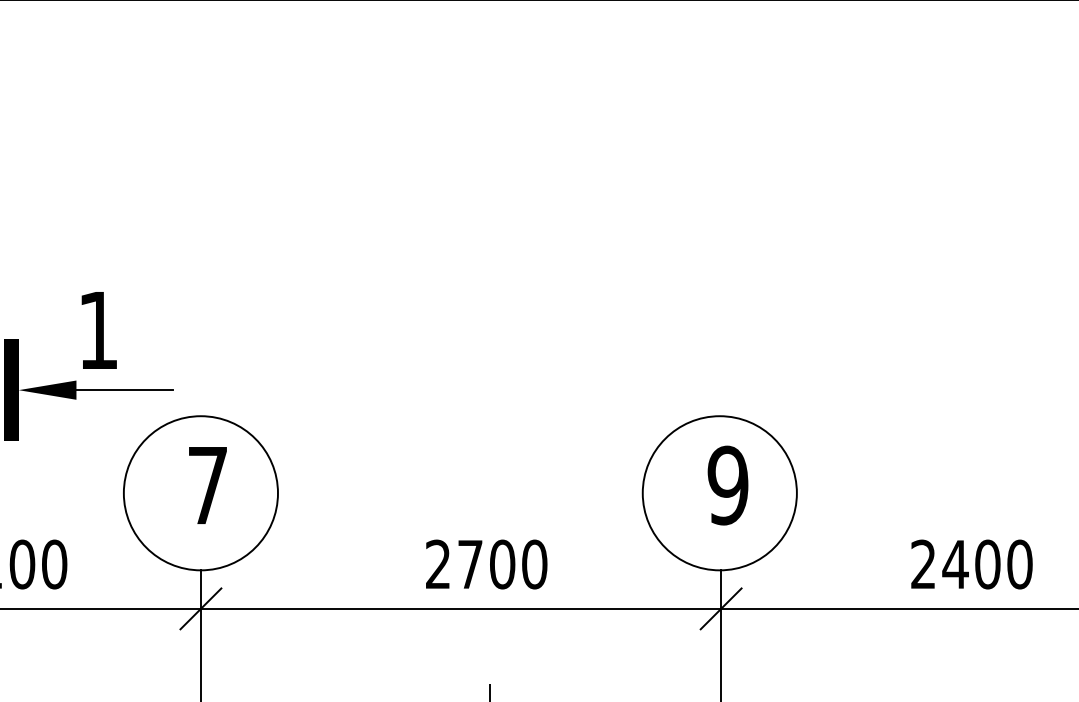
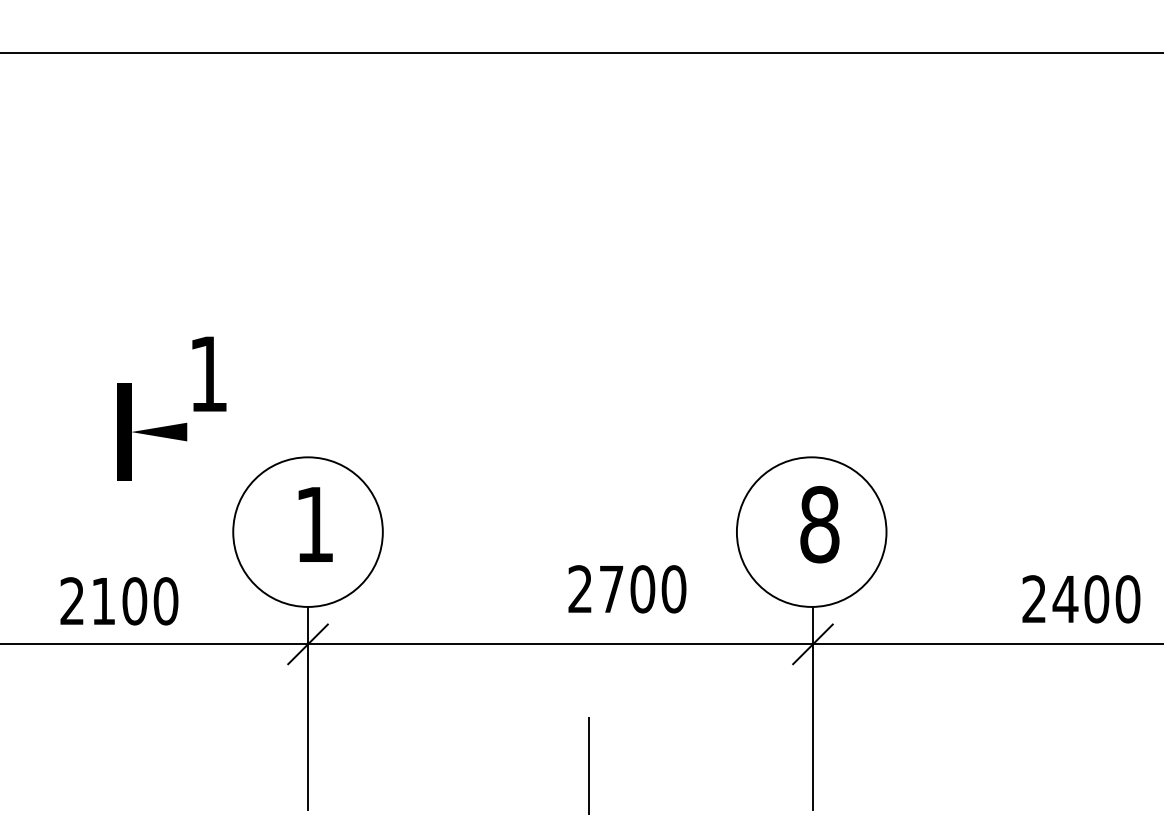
line: (124, 390) -> (233, 432), removed
text: (207, 485) -> (314, 524), 7 -> 1
text: (727, 485) -> (819, 524), 9 -> 8
text: (486, 564) -> (627, 589), moved
text: (972, 564) -> (1081, 599), moved

